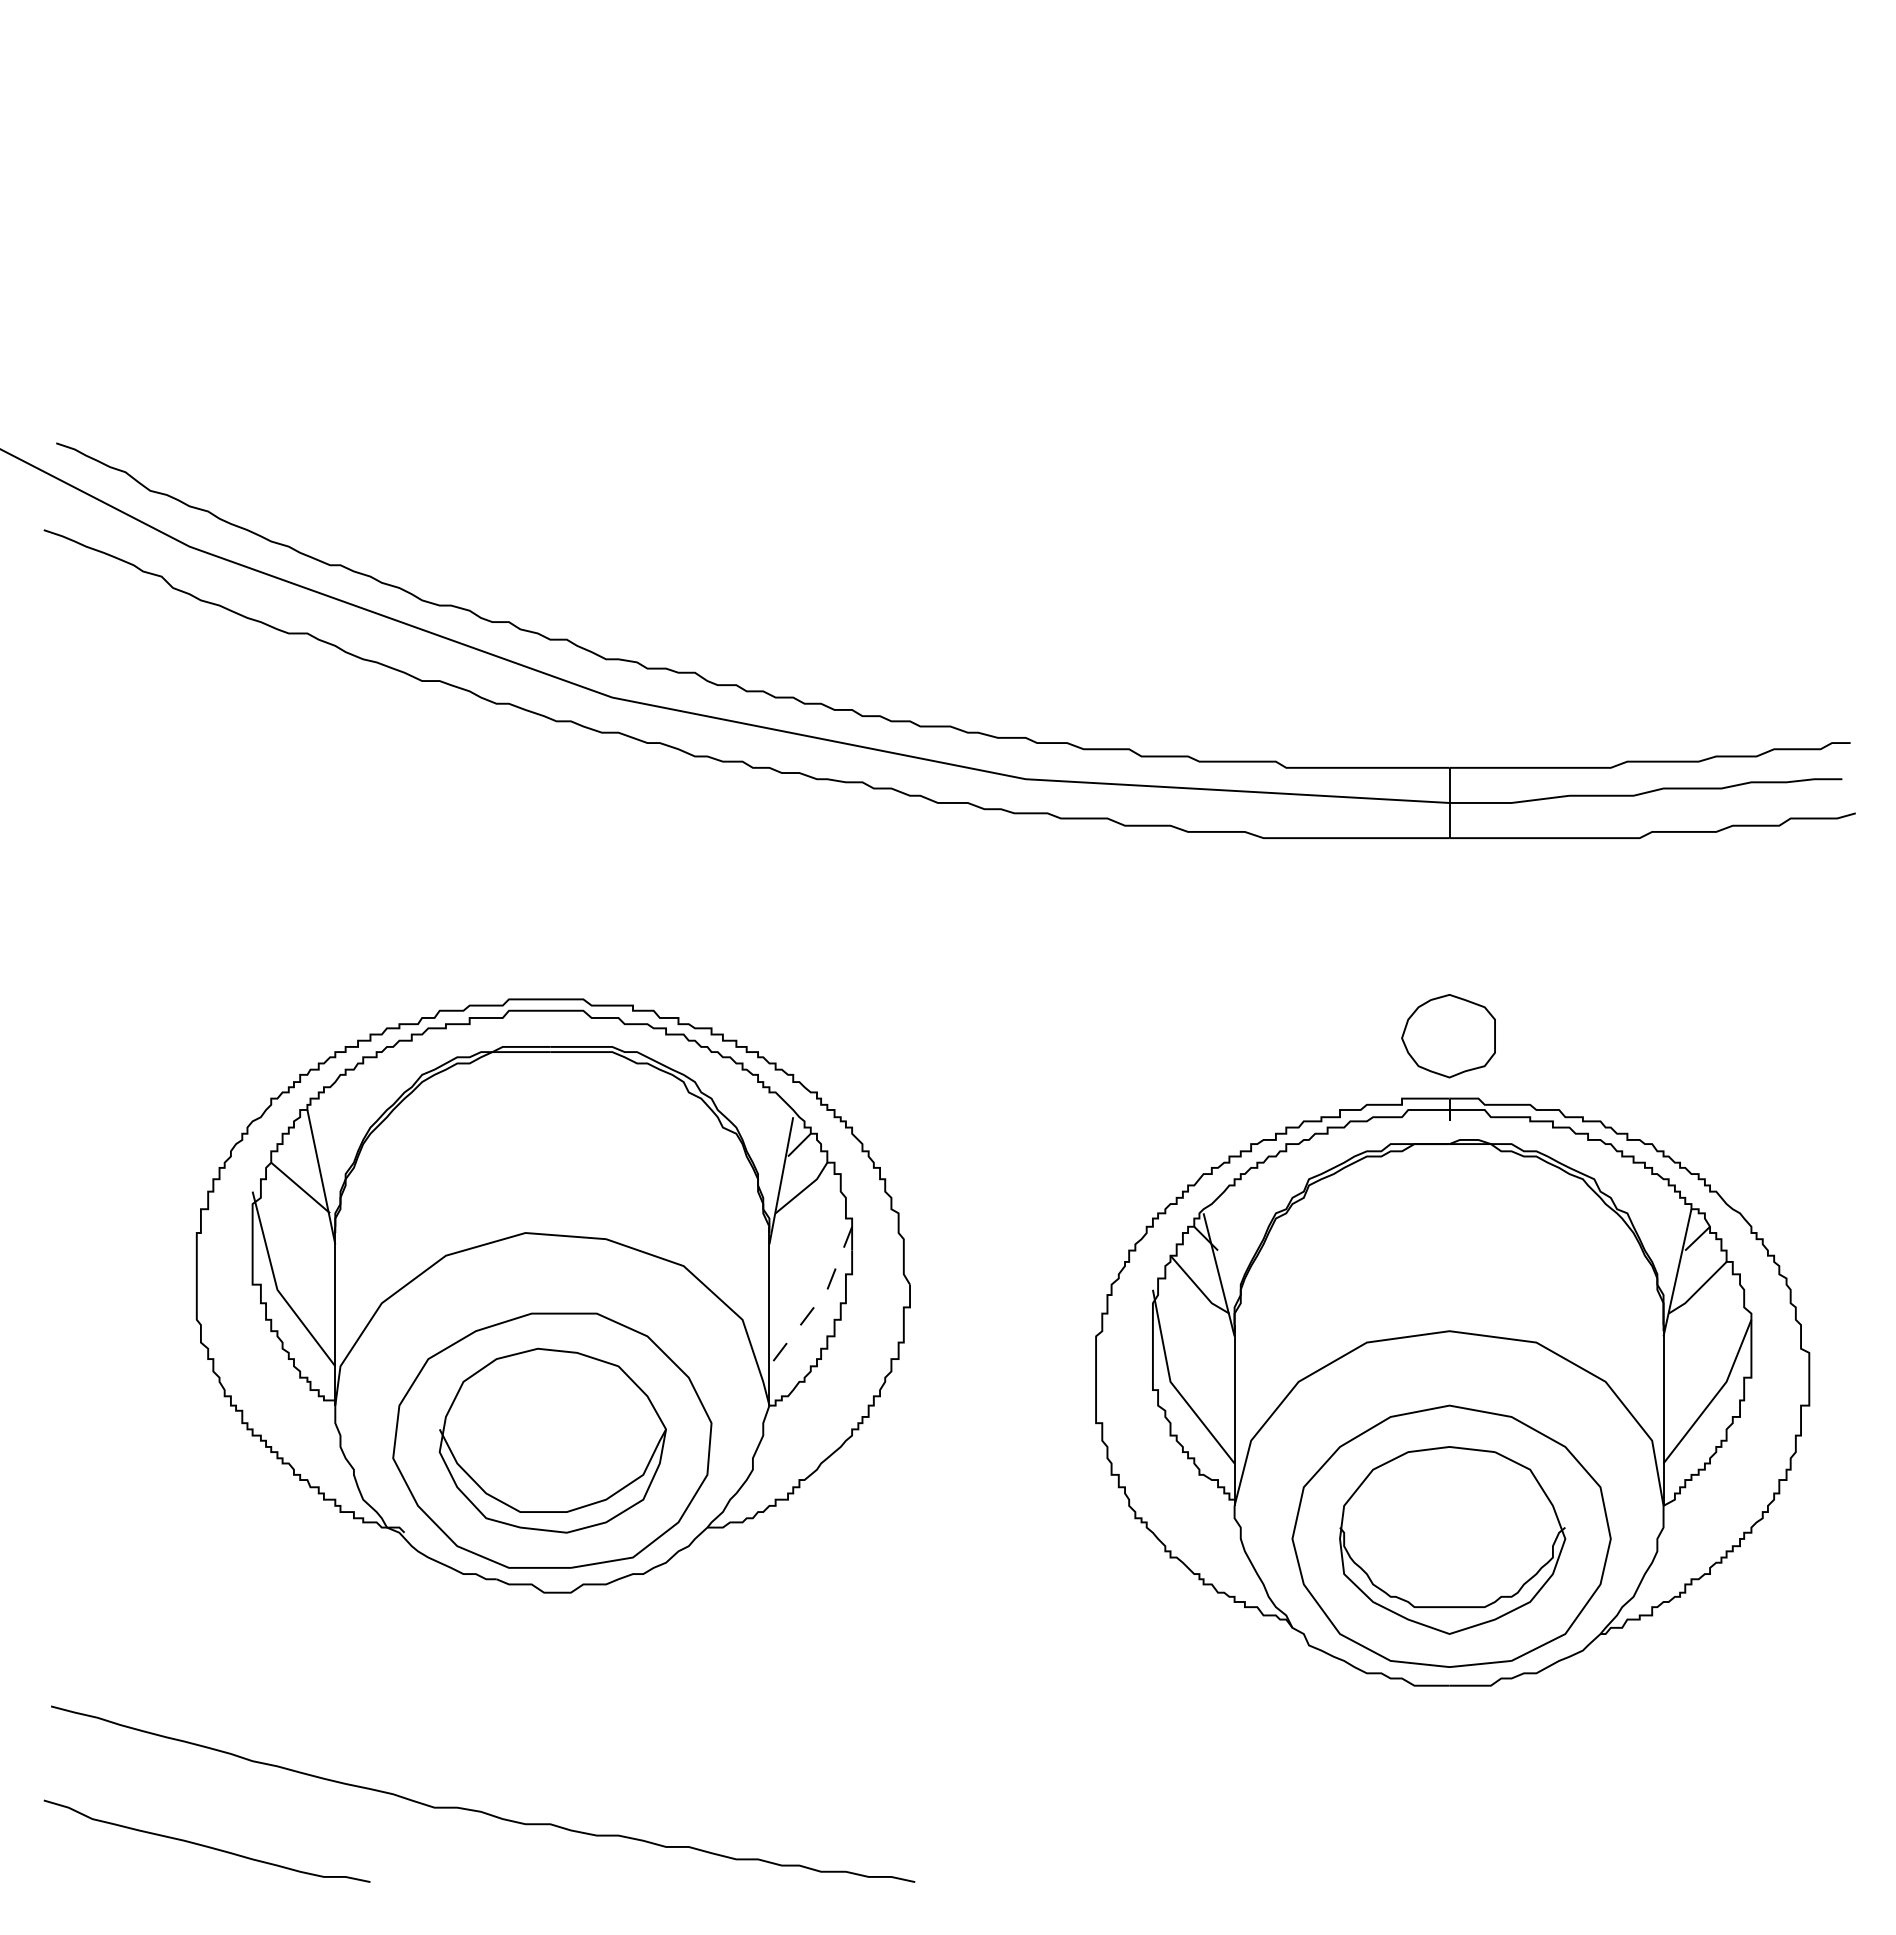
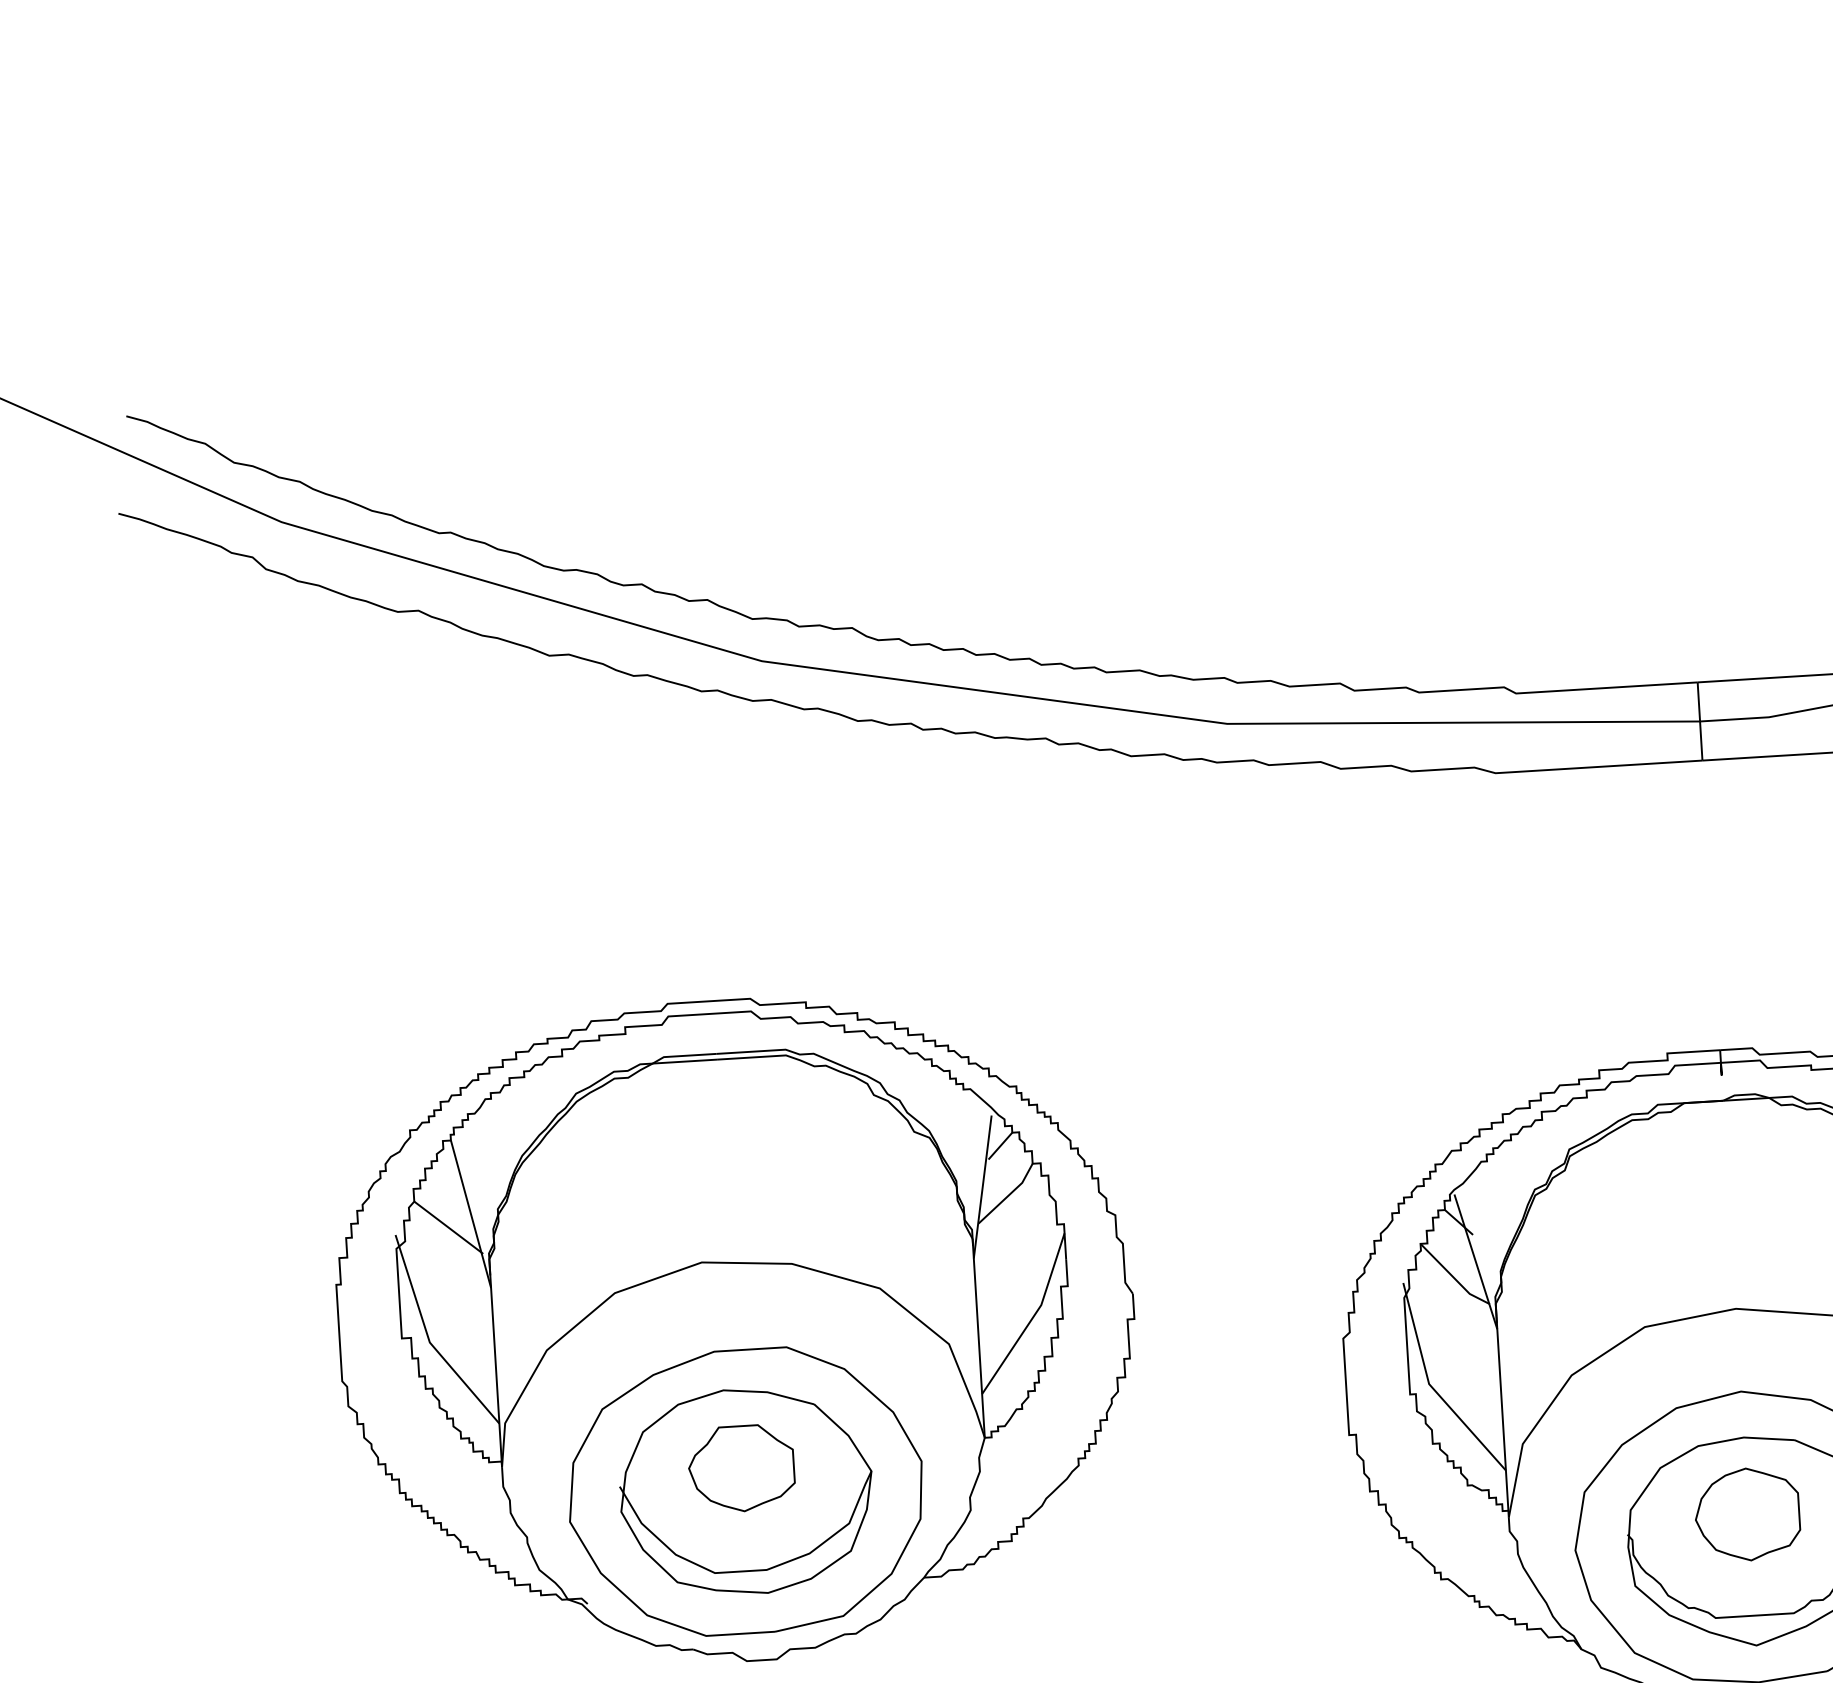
part: (1448, 1036) -> (1747, 1514), moved
line: (818, 1300) -> (1032, 1317), dashed -> solid
part: (549, 1419) -> (741, 1468), added

